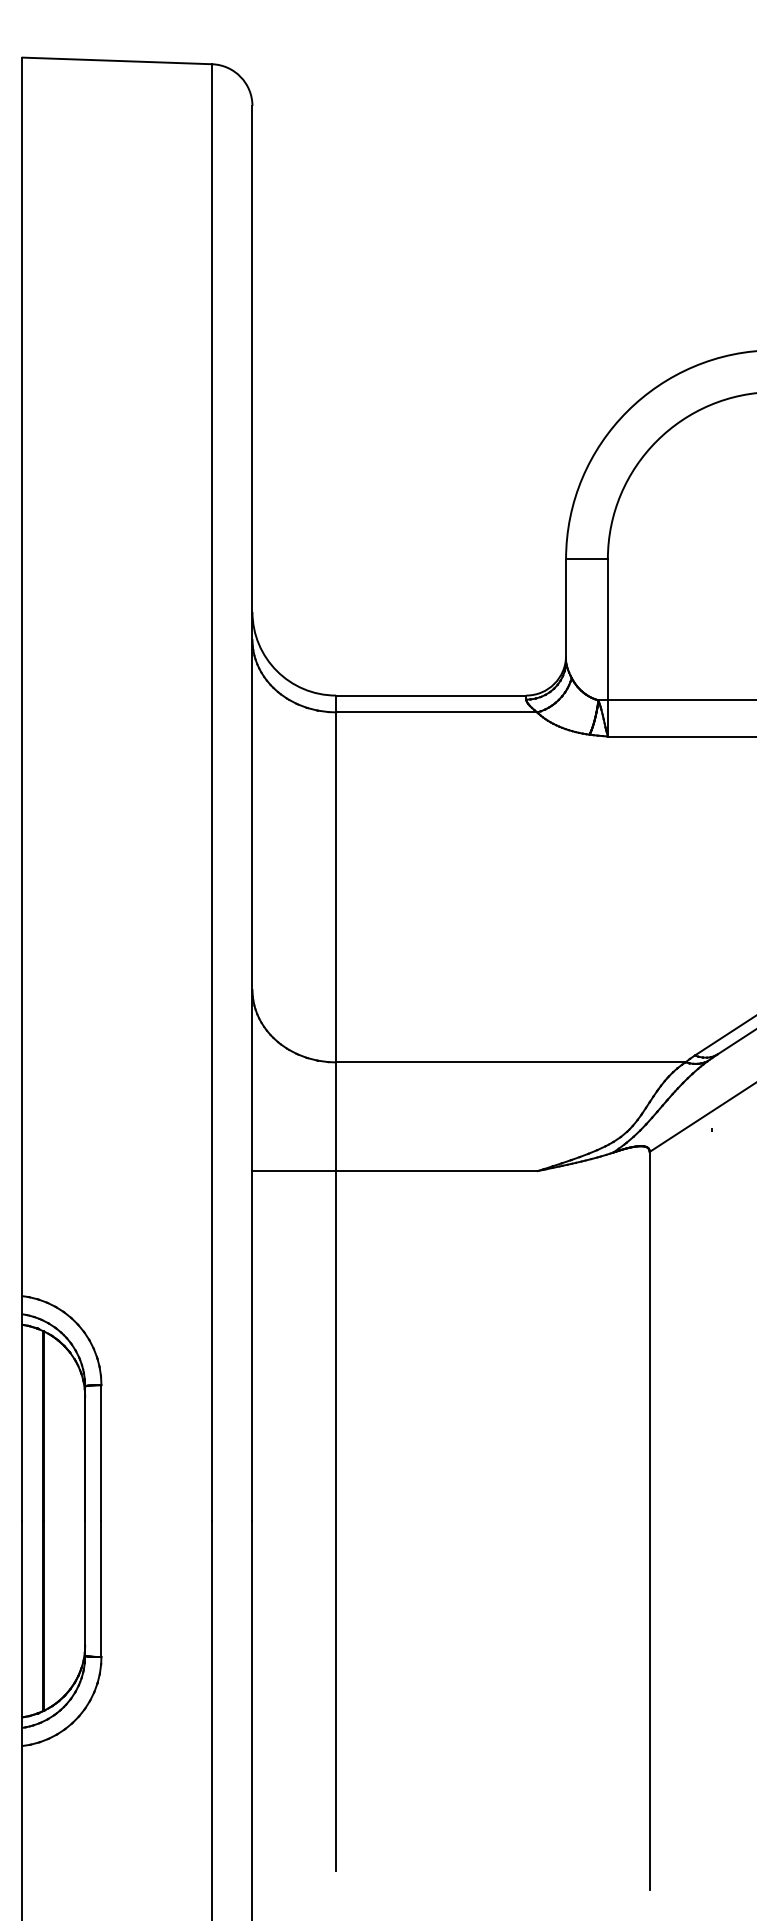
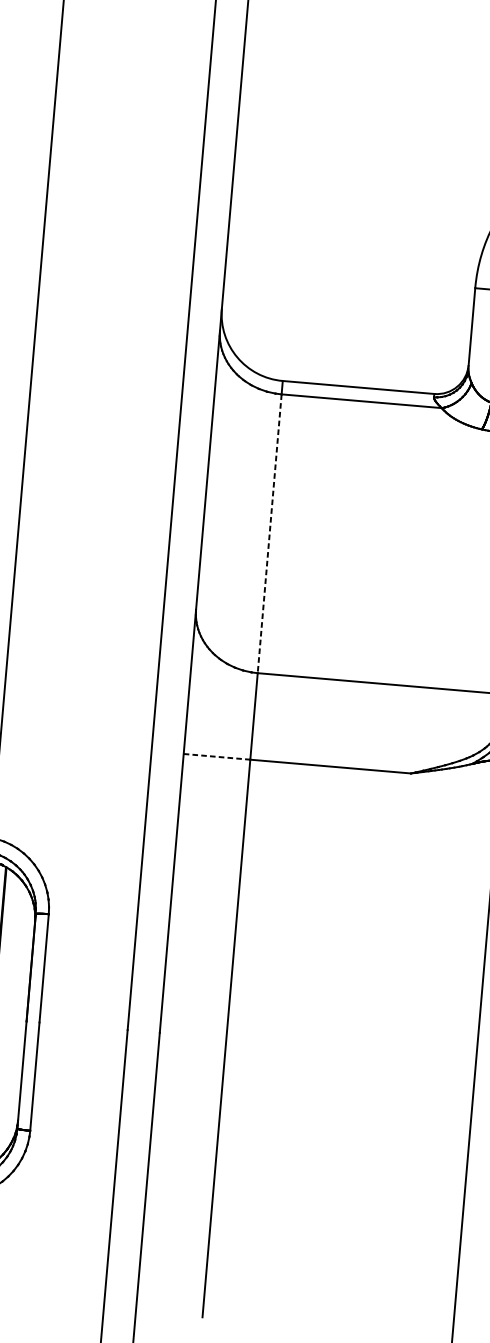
line: (336, 887) -> (270, 533), solid -> dashed
line: (294, 1171) -> (217, 757), solid -> dashed

